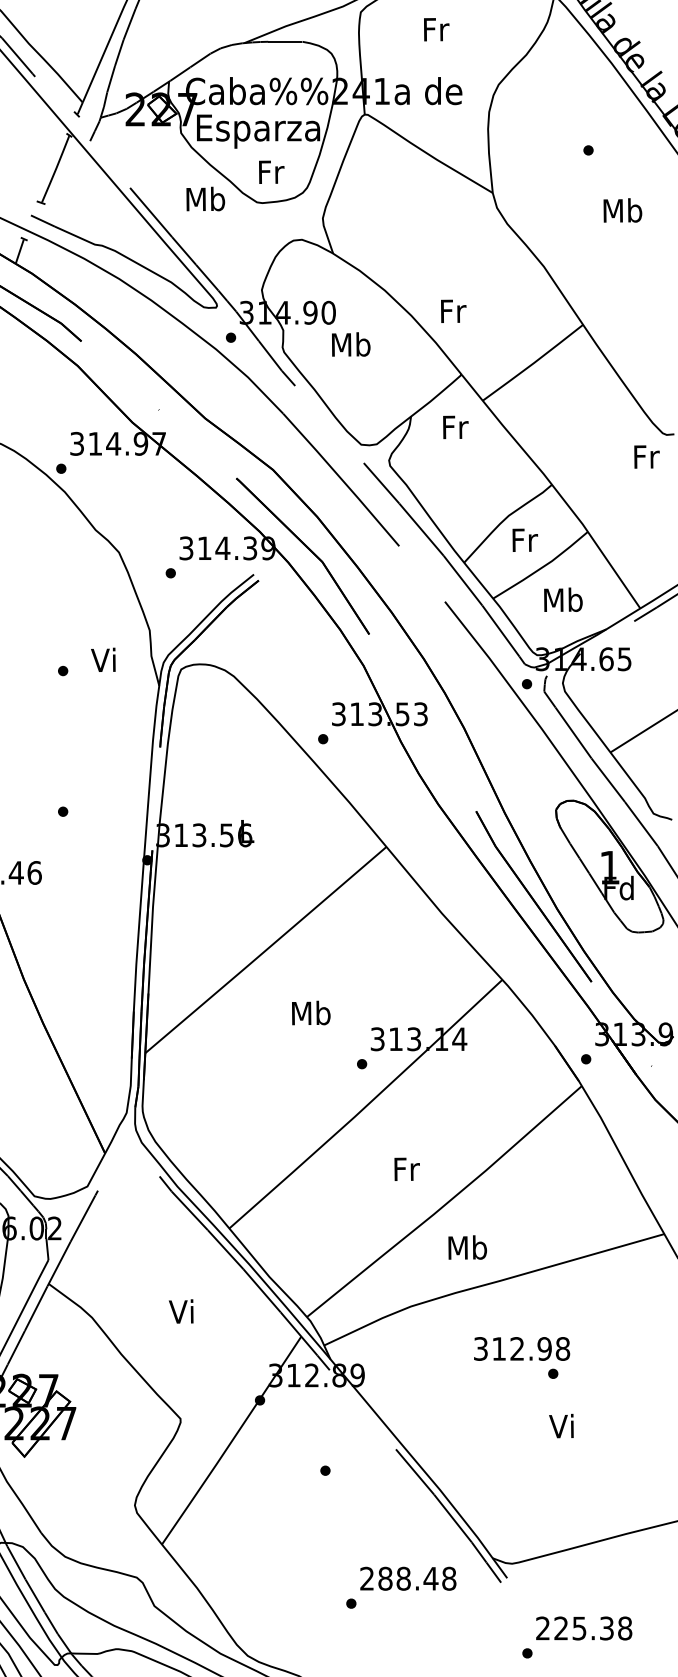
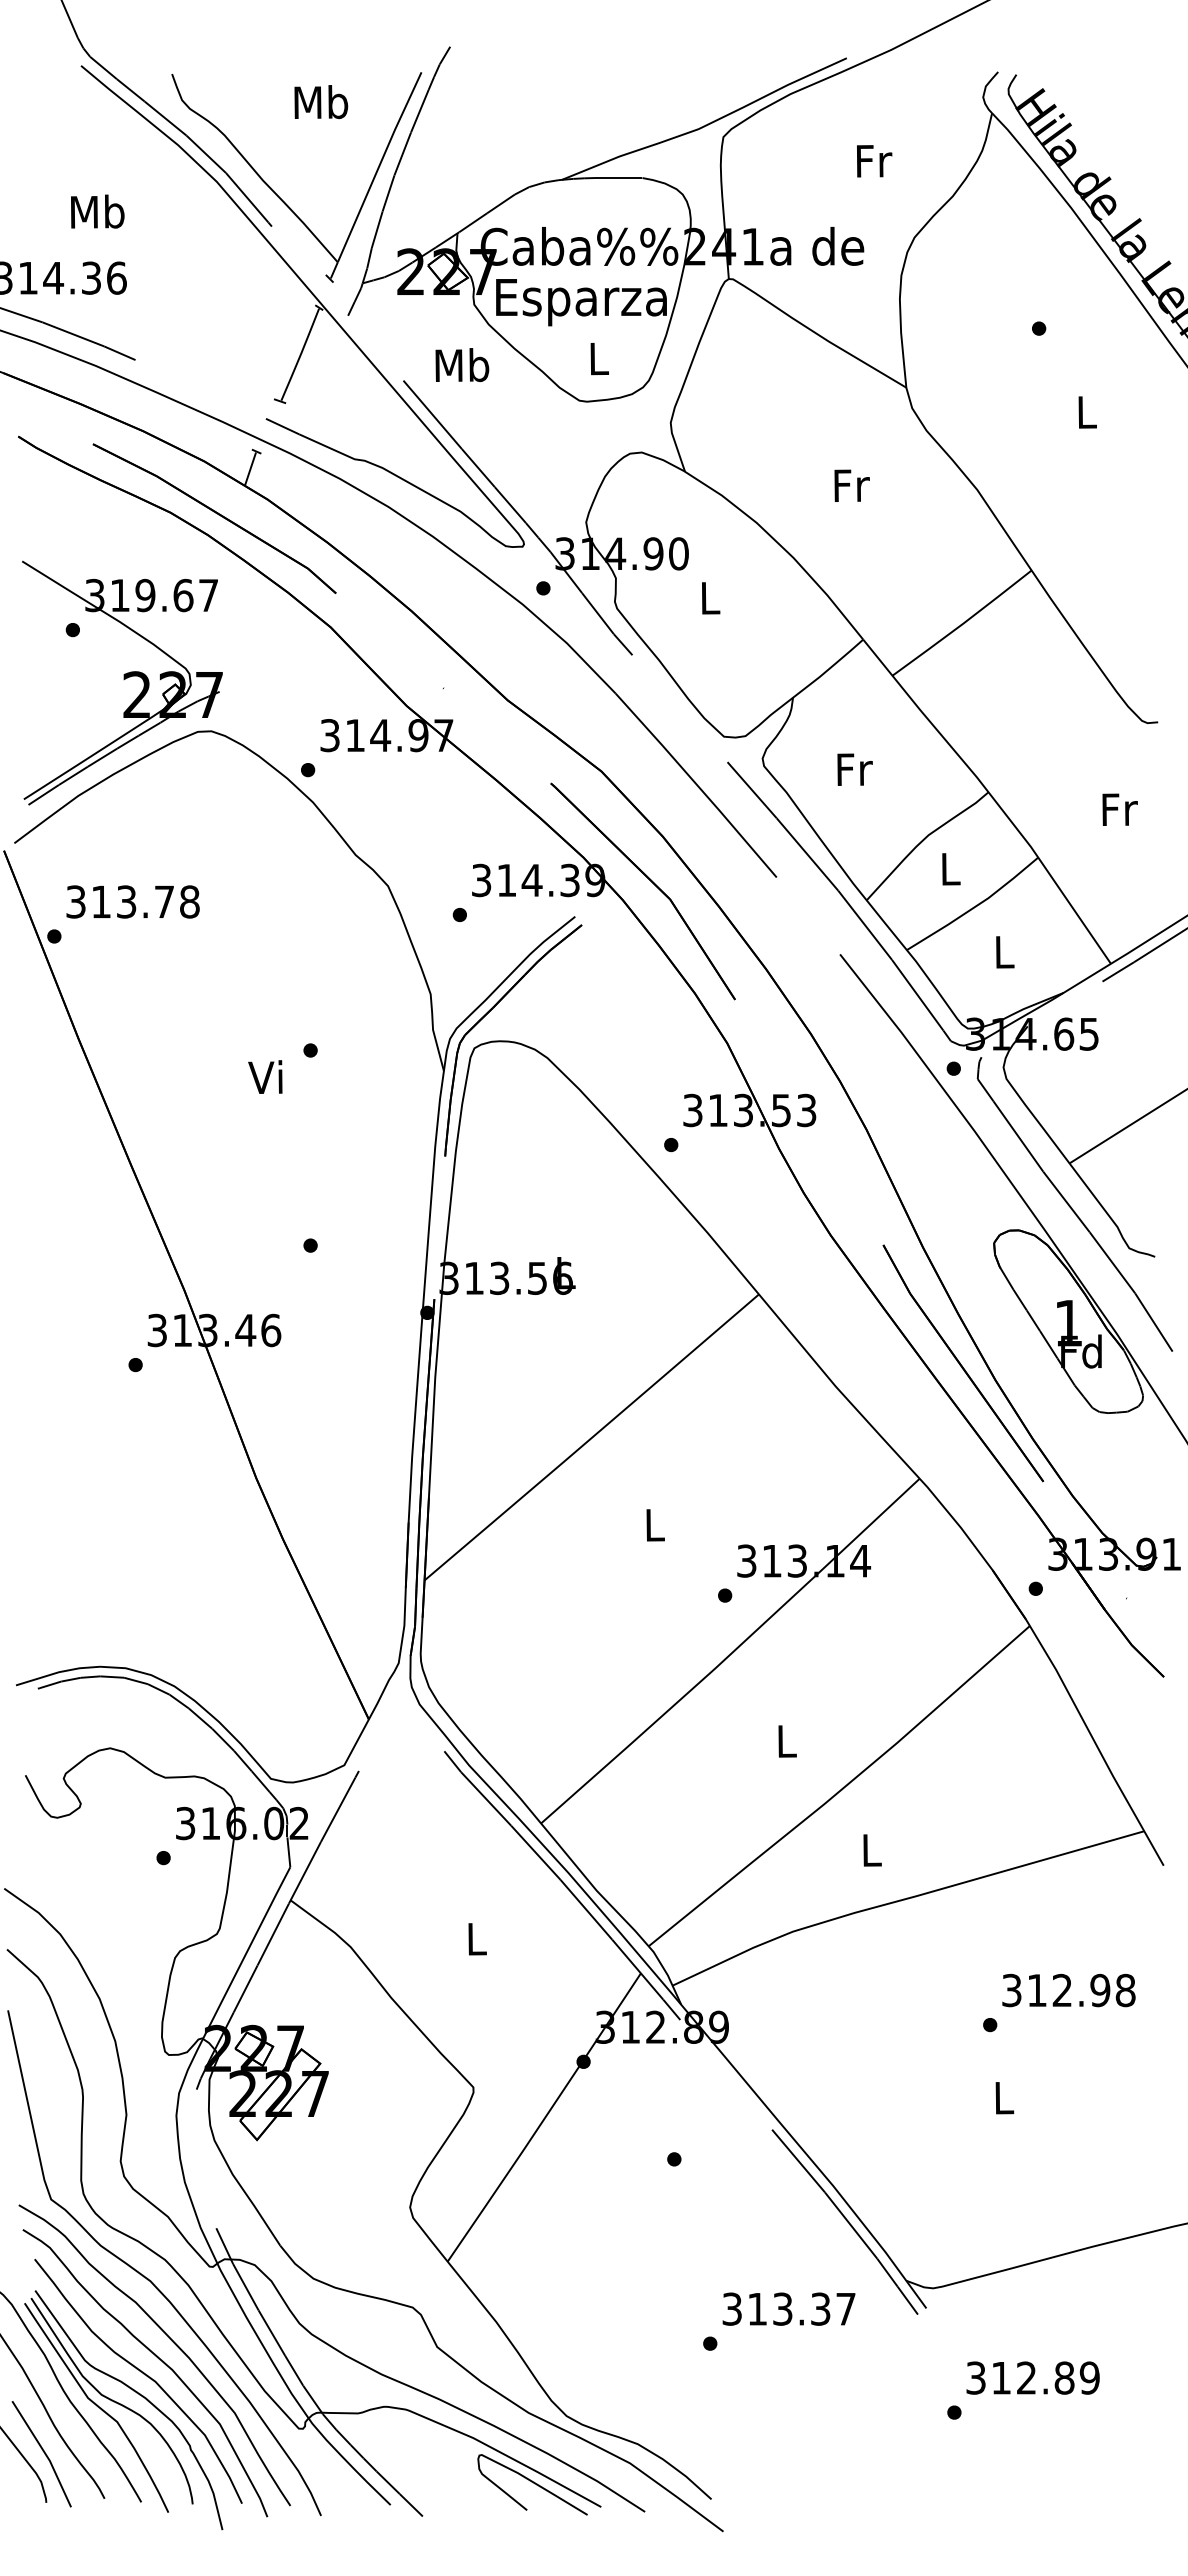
text: (436, 29) -> (874, 161), moved
text: (271, 171) -> (599, 358), Fr -> L
text: (205, 199) -> (462, 365), moved
text: (622, 210) -> (1086, 411), Mb -> L
text: (453, 311) -> (851, 485), moved
text: (350, 344) -> (709, 597), Mb -> L
text: (455, 427) -> (854, 769), moved
text: (646, 456) -> (1119, 809), moved
text: (525, 540) -> (951, 869), Fr -> L
text: (563, 599) -> (1004, 951), Mb -> L
text: (103, 659) -> (265, 1076), moved
text: (311, 1012) -> (654, 1524), Mb -> L
text: (407, 1169) -> (787, 1741), Fr -> L
text: (467, 1247) -> (871, 1849), Mb -> L
text: (181, 1311) -> (474, 1938), Vi -> L
text: (521, 1348) -> (1068, 1990), moved
text: (561, 1426) -> (1001, 2097), Vi -> L
text: (407, 1578) -> (788, 2308), 288.48 -> 313.37
text: (583, 1628) -> (1032, 2377), 225.38 -> 312.89

